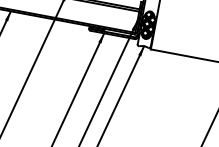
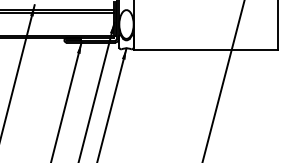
hatch: (148, 24) -> (126, 24), removed

